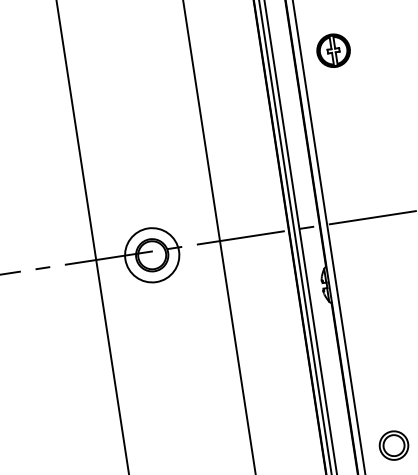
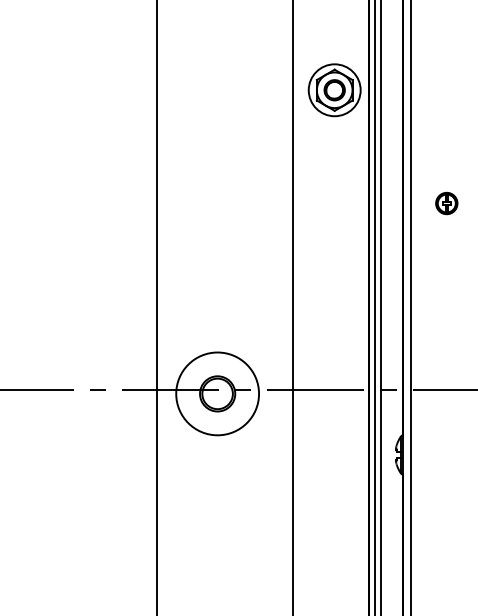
part: (333, 50) -> (446, 203), size x0.6
circle: (152, 254) -> (217, 393), size x1.4

